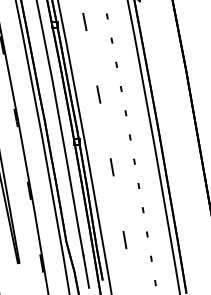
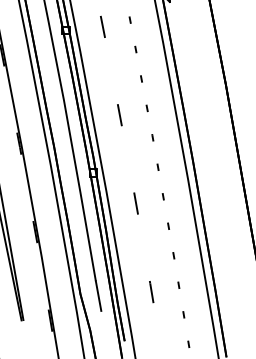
line: (86, 271) -> (104, 330), removed

